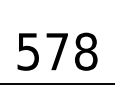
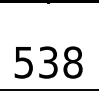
text: (57, 51) -> (48, 62), 578 -> 538

